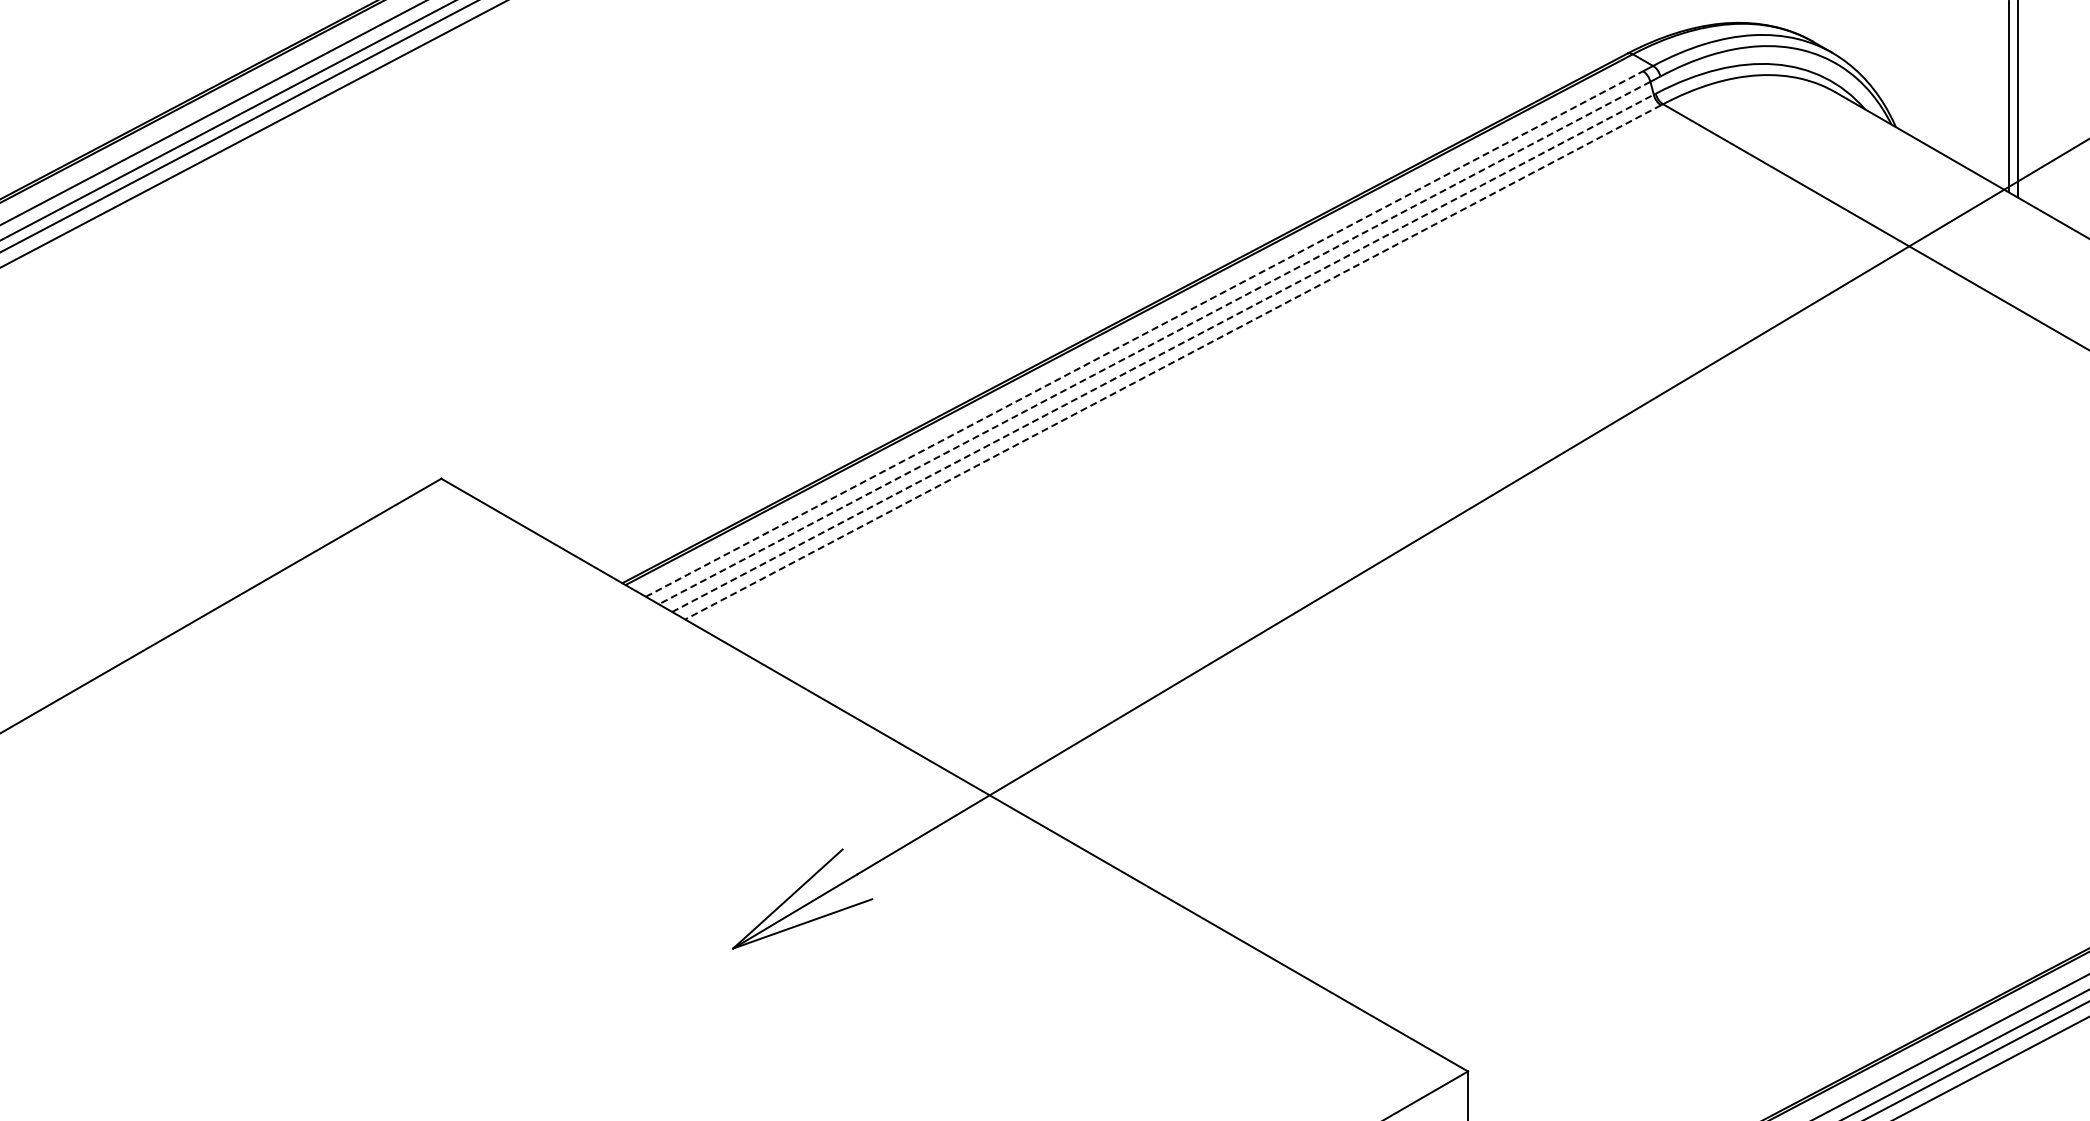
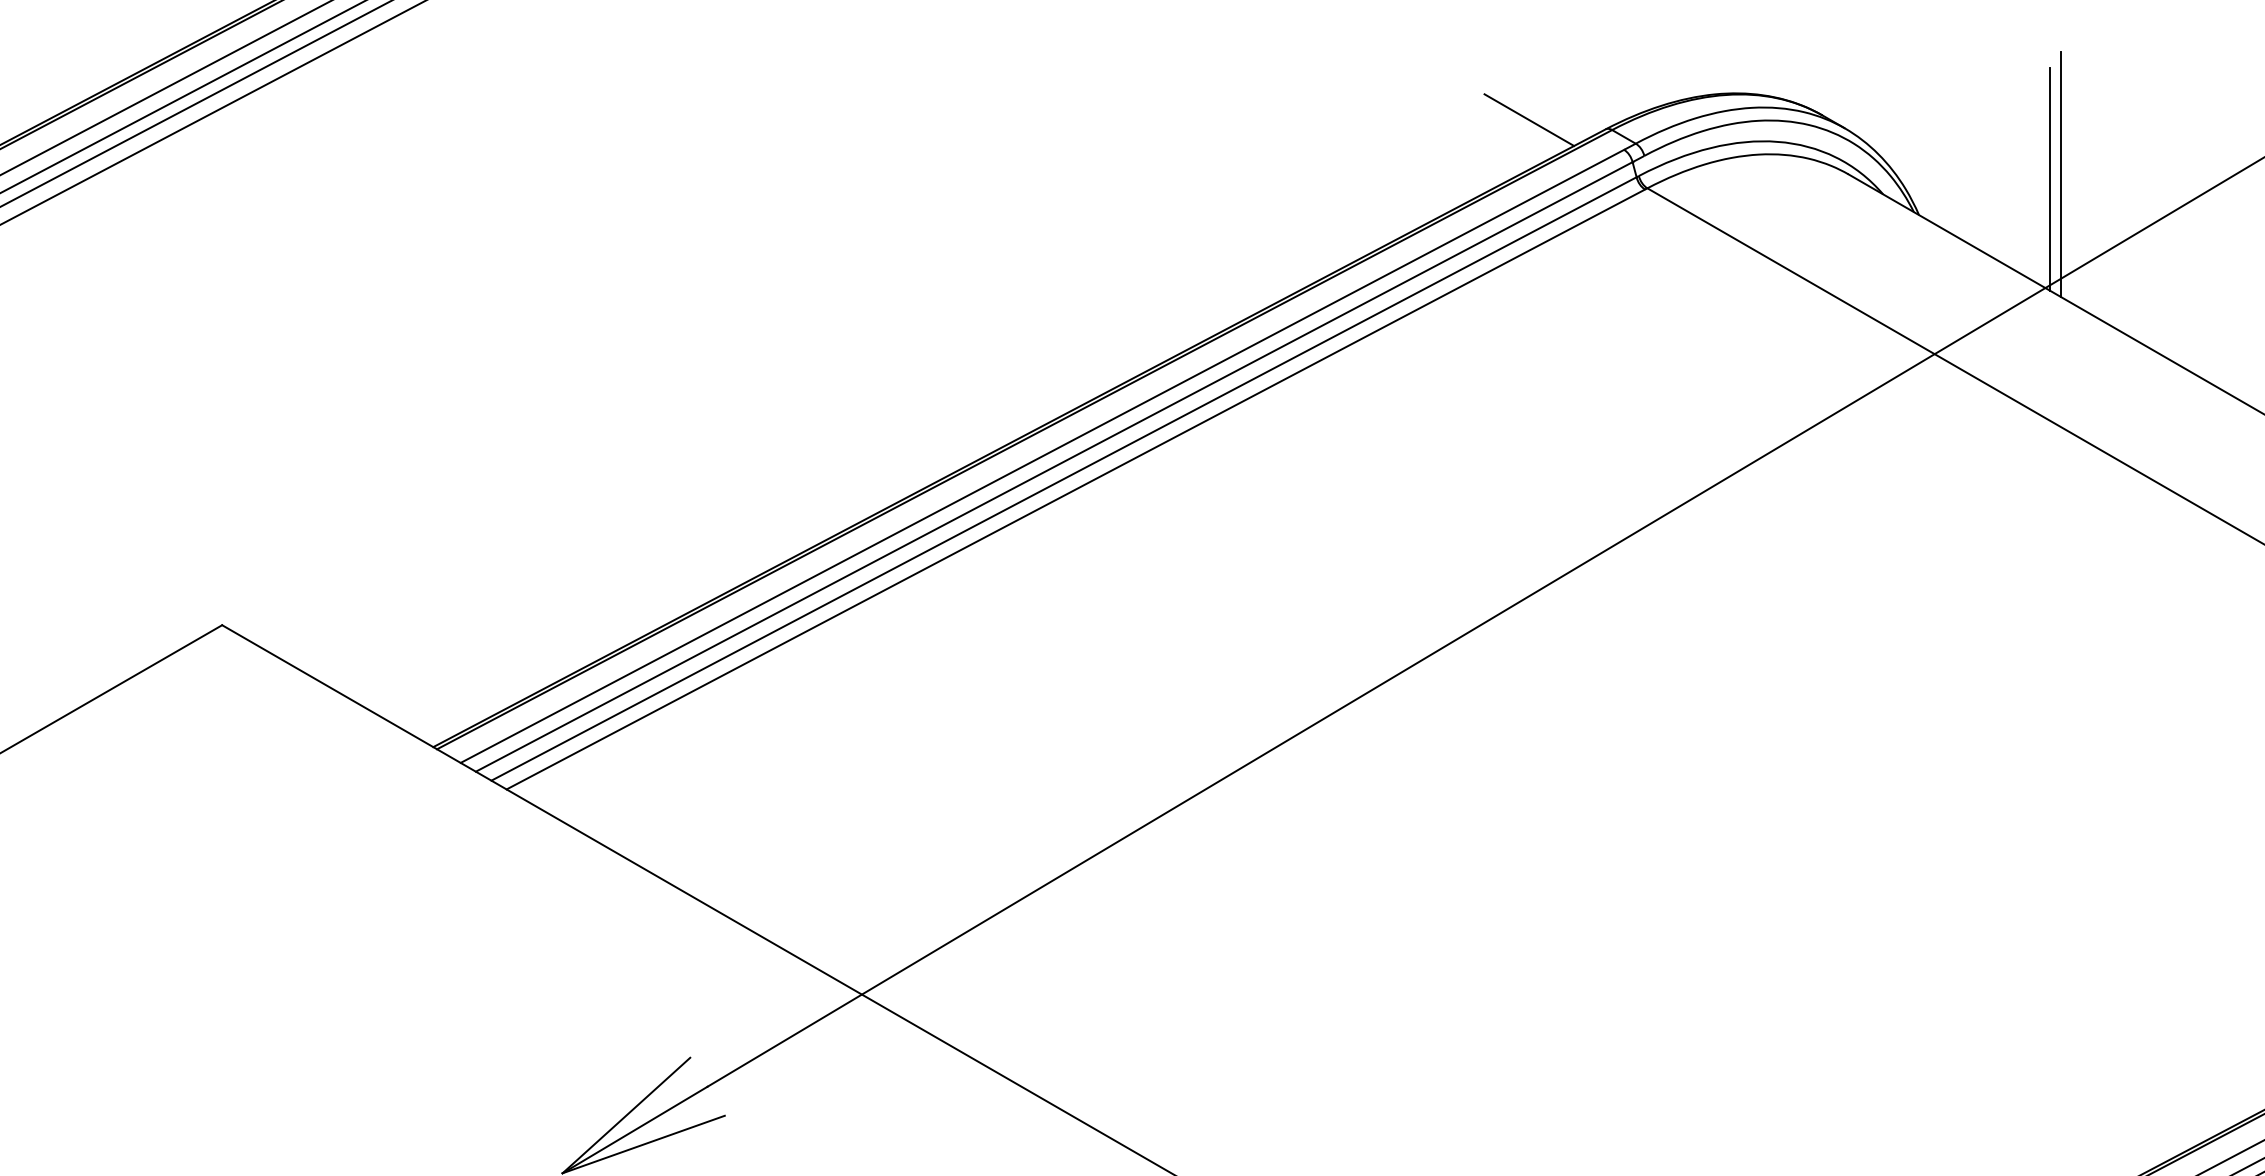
line: (1561, 45) -> (1528, 119), added
line: (1144, 334) -> (1042, 456), dashed -> solid
line: (1154, 343) -> (1054, 467), dashed -> solid
line: (1163, 353) -> (1064, 479), dashed -> solid
line: (1173, 362) -> (1076, 489), dashed -> solid

